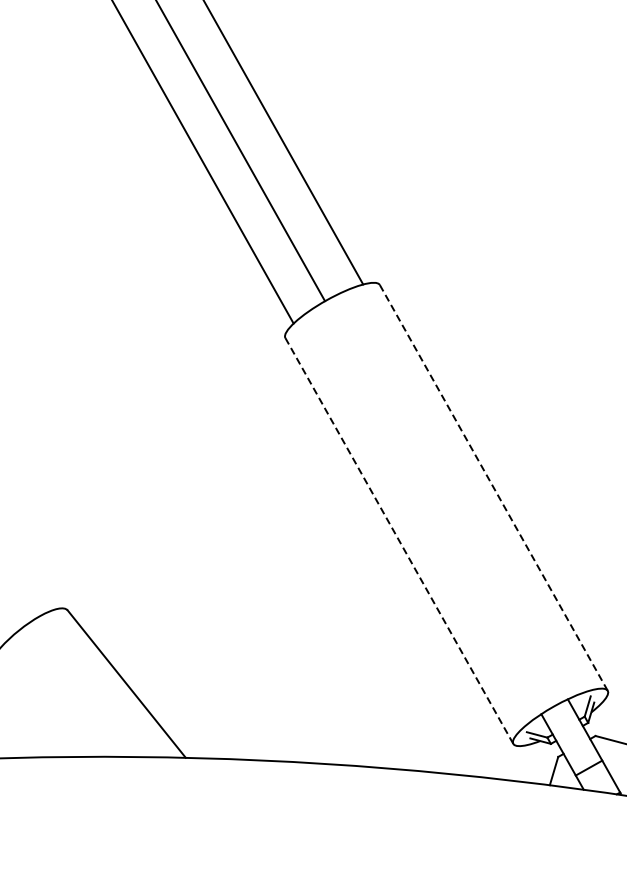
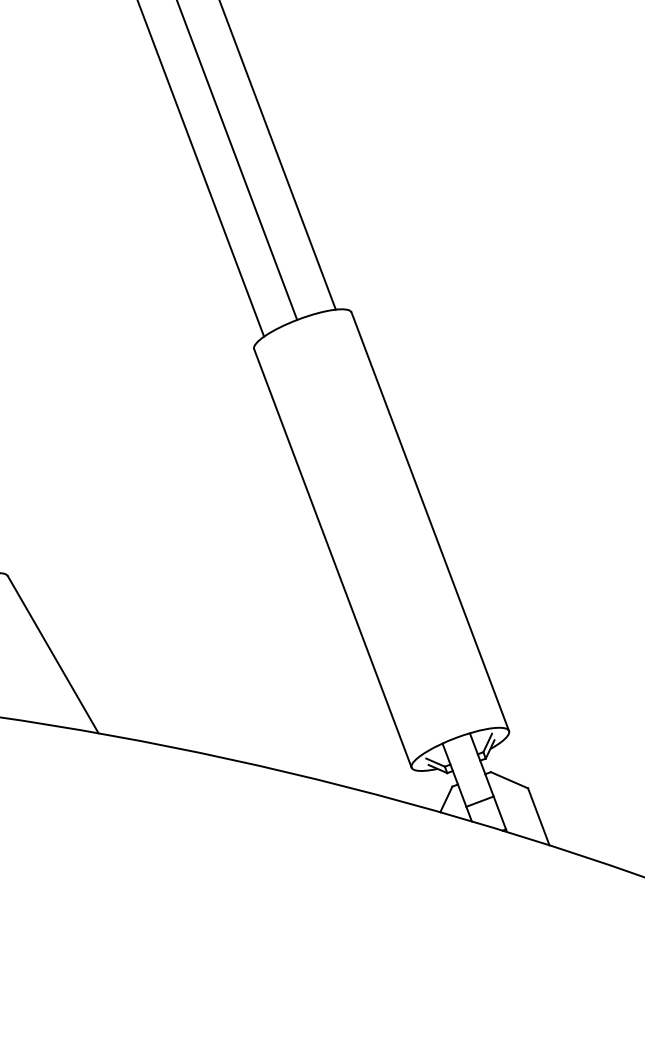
line: (493, 487) -> (430, 521), dashed -> solid
line: (398, 541) -> (332, 558), dashed -> solid

